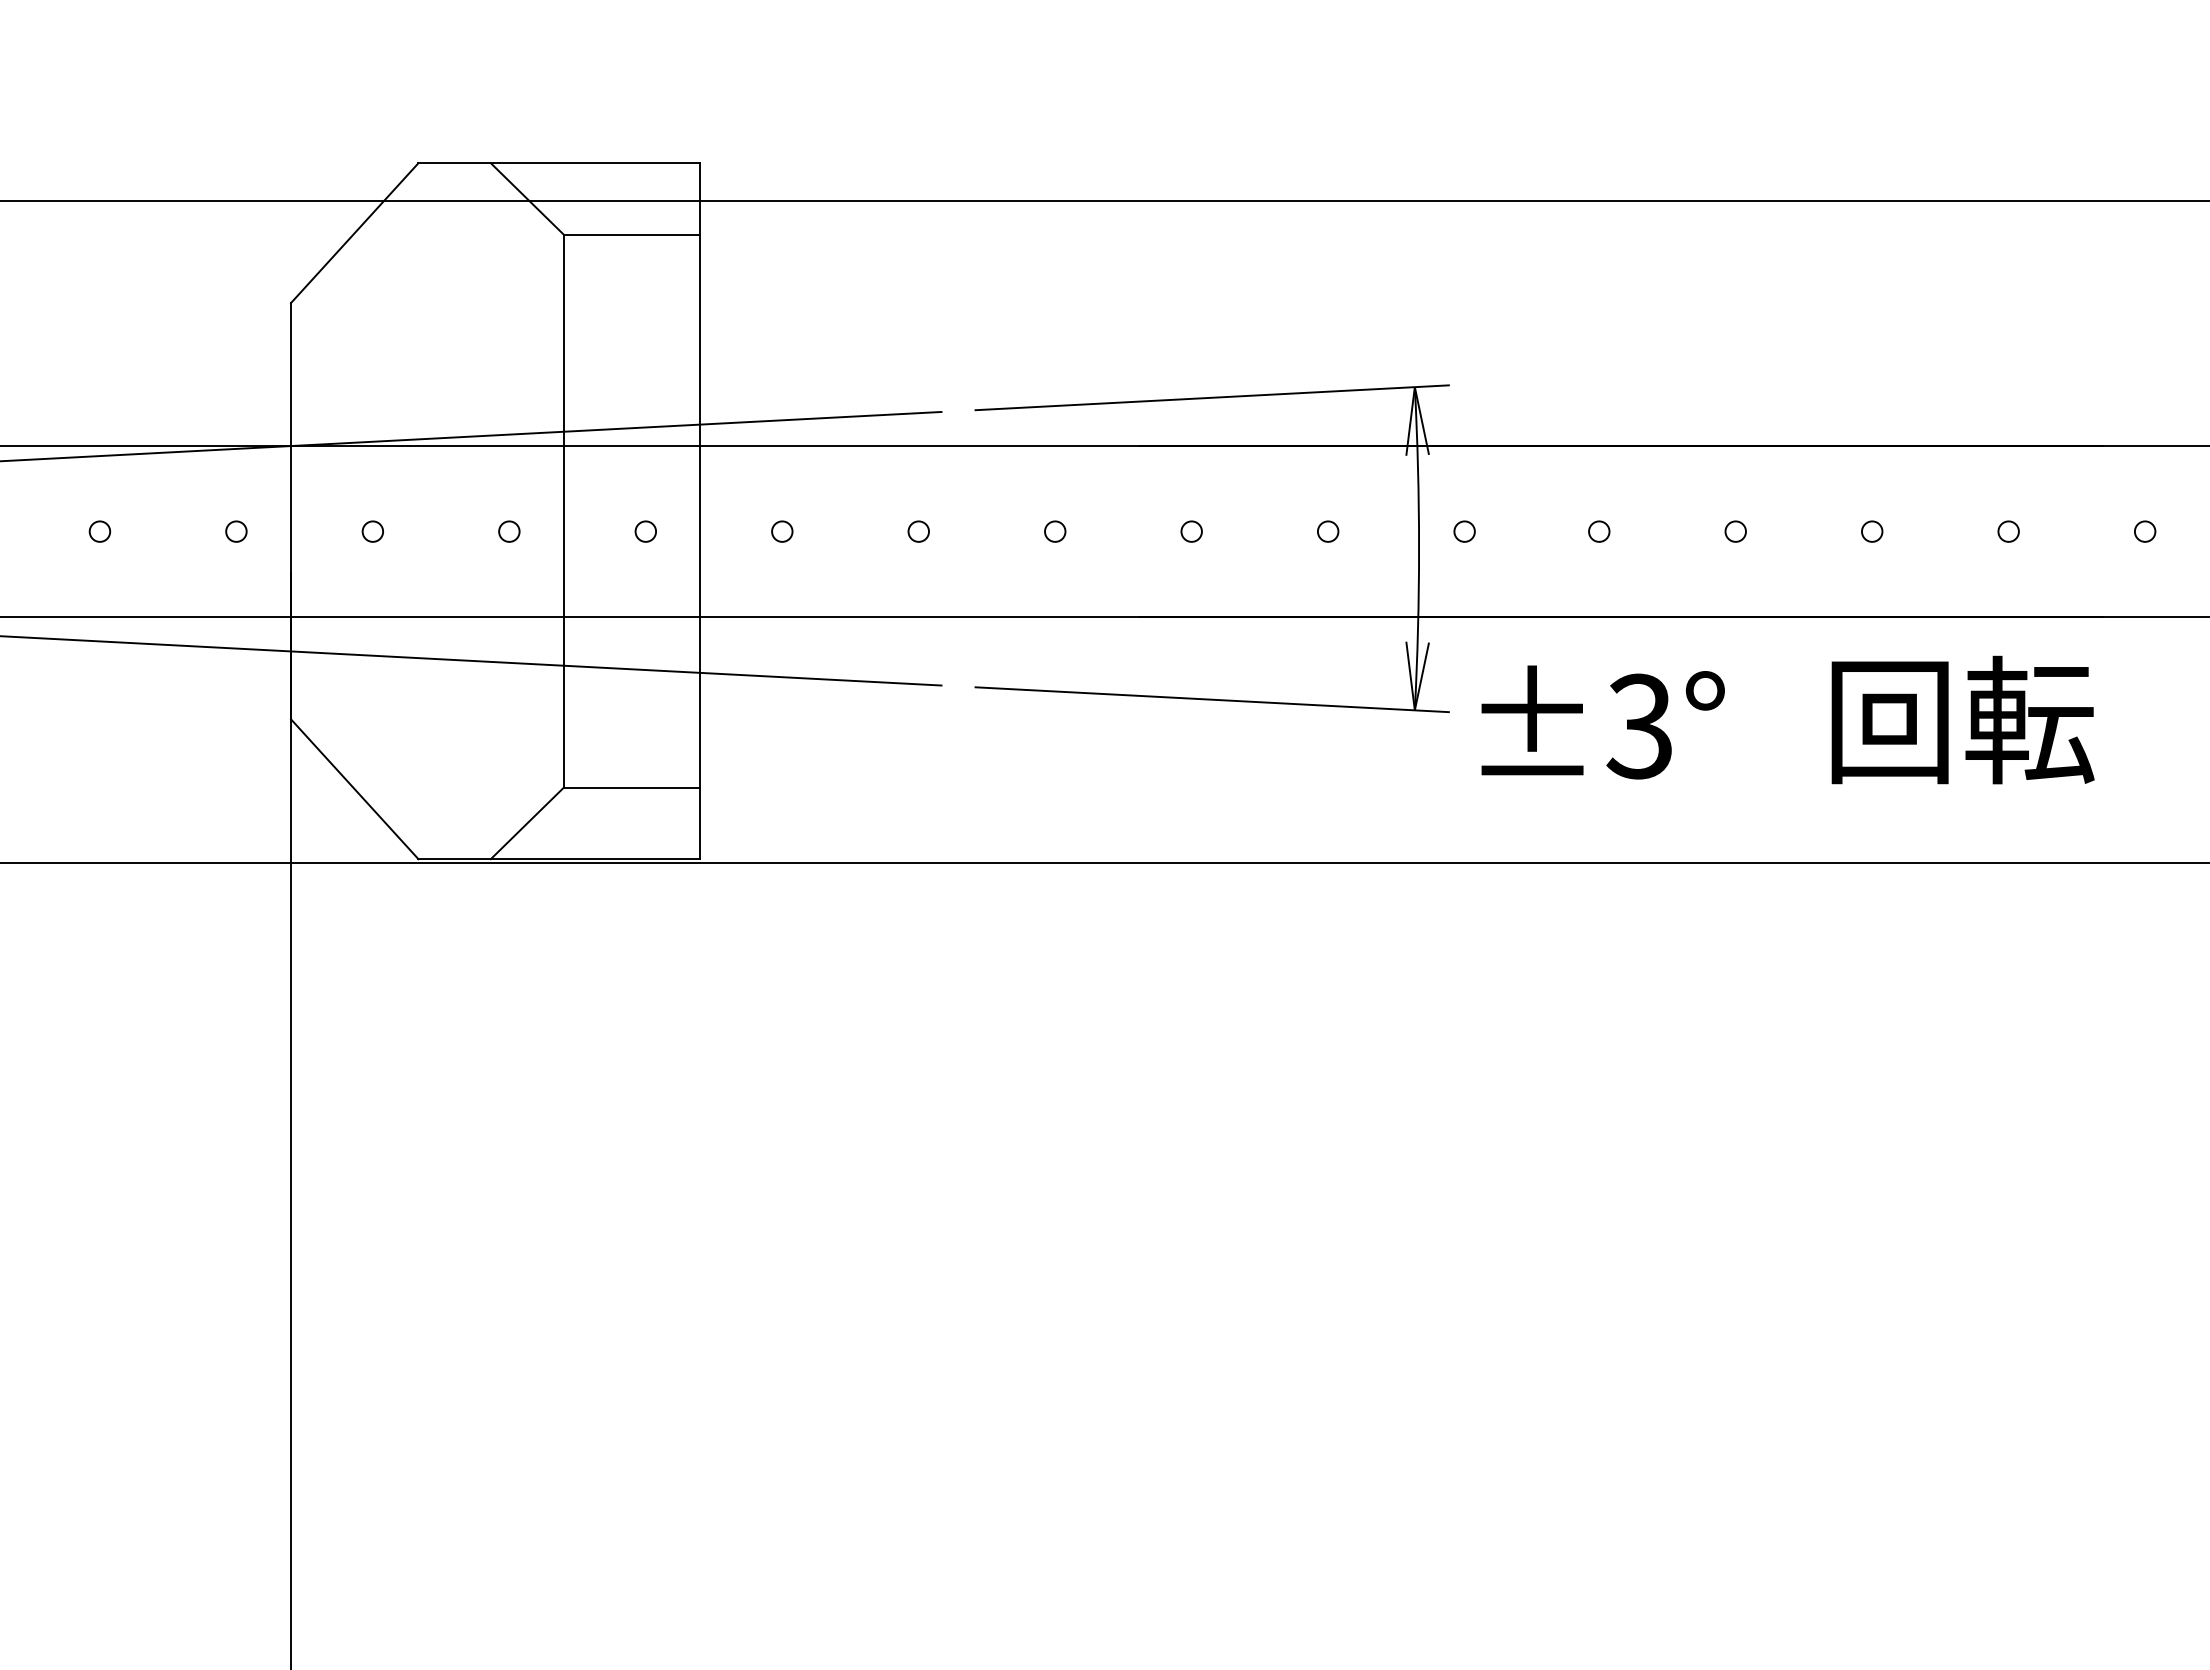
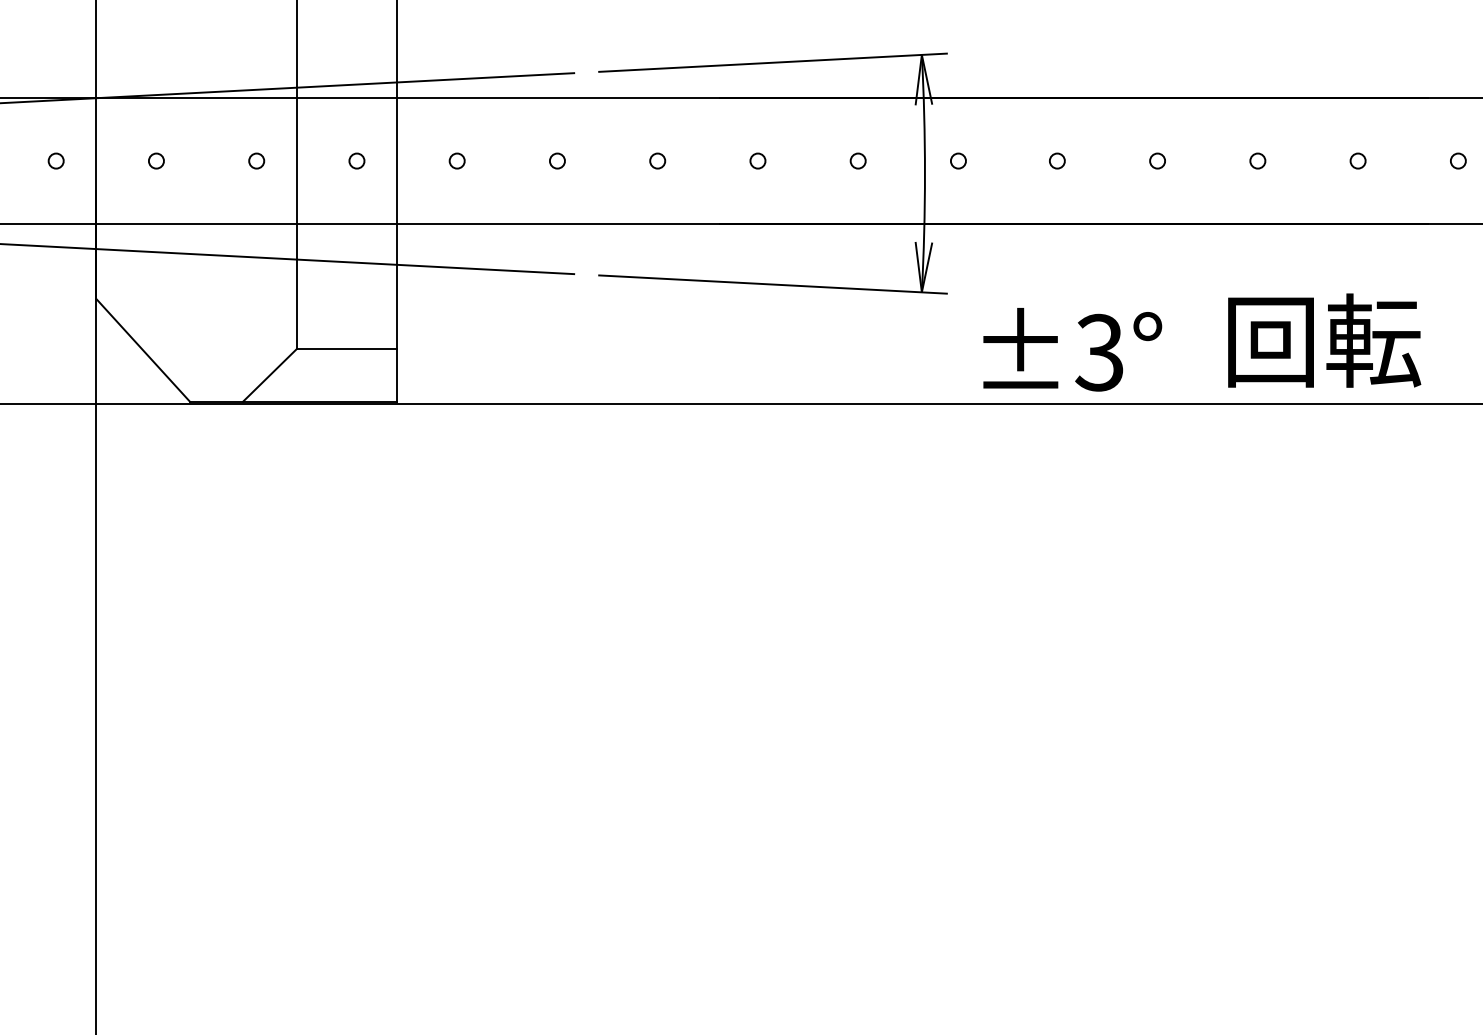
text: (1962, 719) -> (1324, 340), moved
text: (1602, 722) -> (1072, 349), moved

